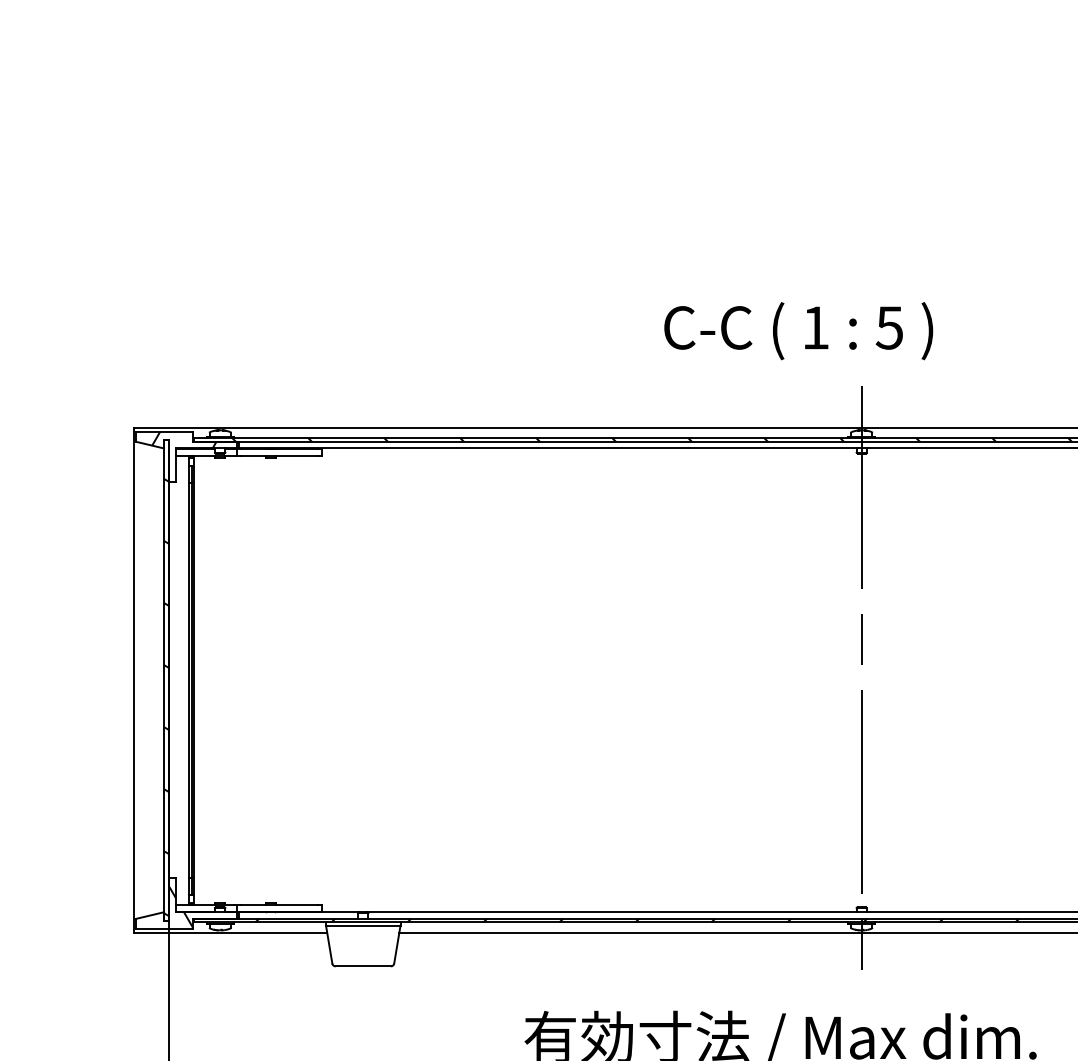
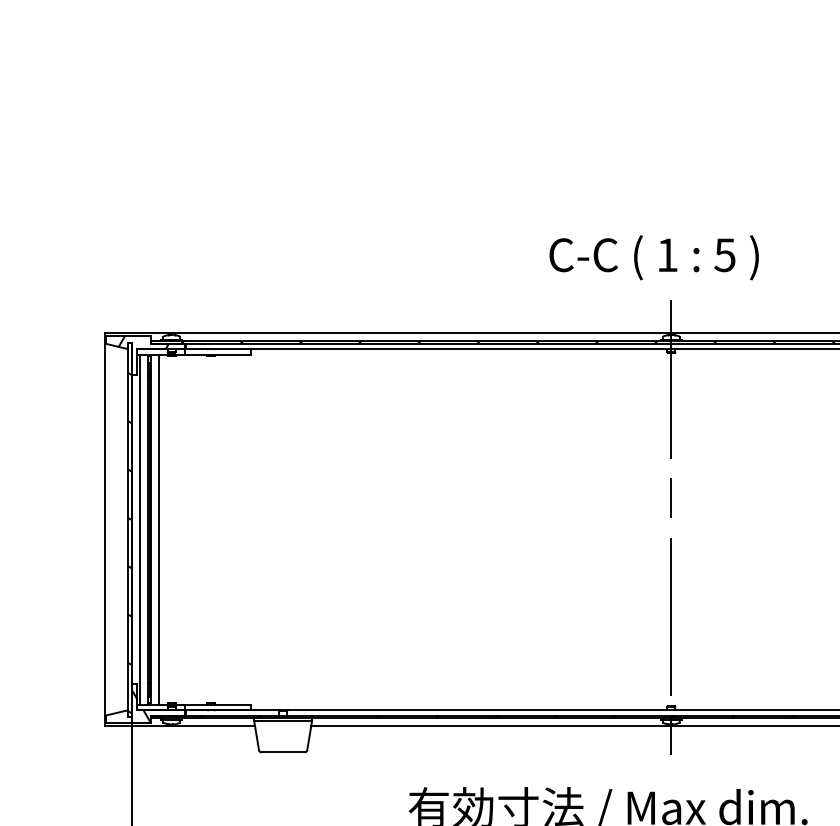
text: (798, 331) -> (654, 258), moved
line: (179, 680) -> (140, 529), added
line: (203, 680) -> (158, 529), added

